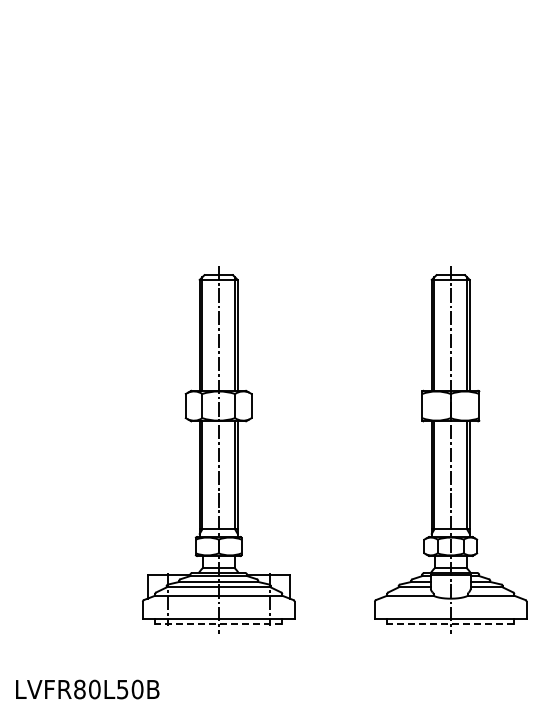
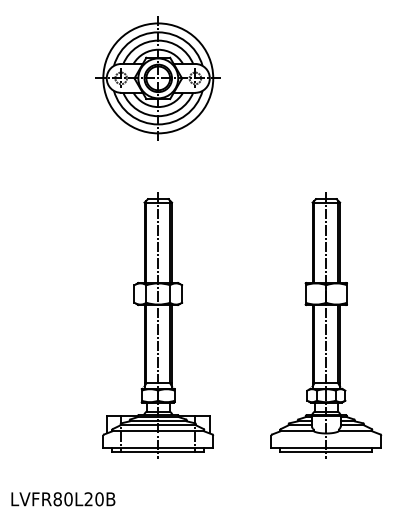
part: (218, 108) -> (158, 78), added
line: (218, 624) -> (158, 452), dashed -> solid
line: (450, 624) -> (326, 452), dashed -> solid
text: (122, 689) -> (88, 499), LVFR80L50B -> LVFR80L20B

